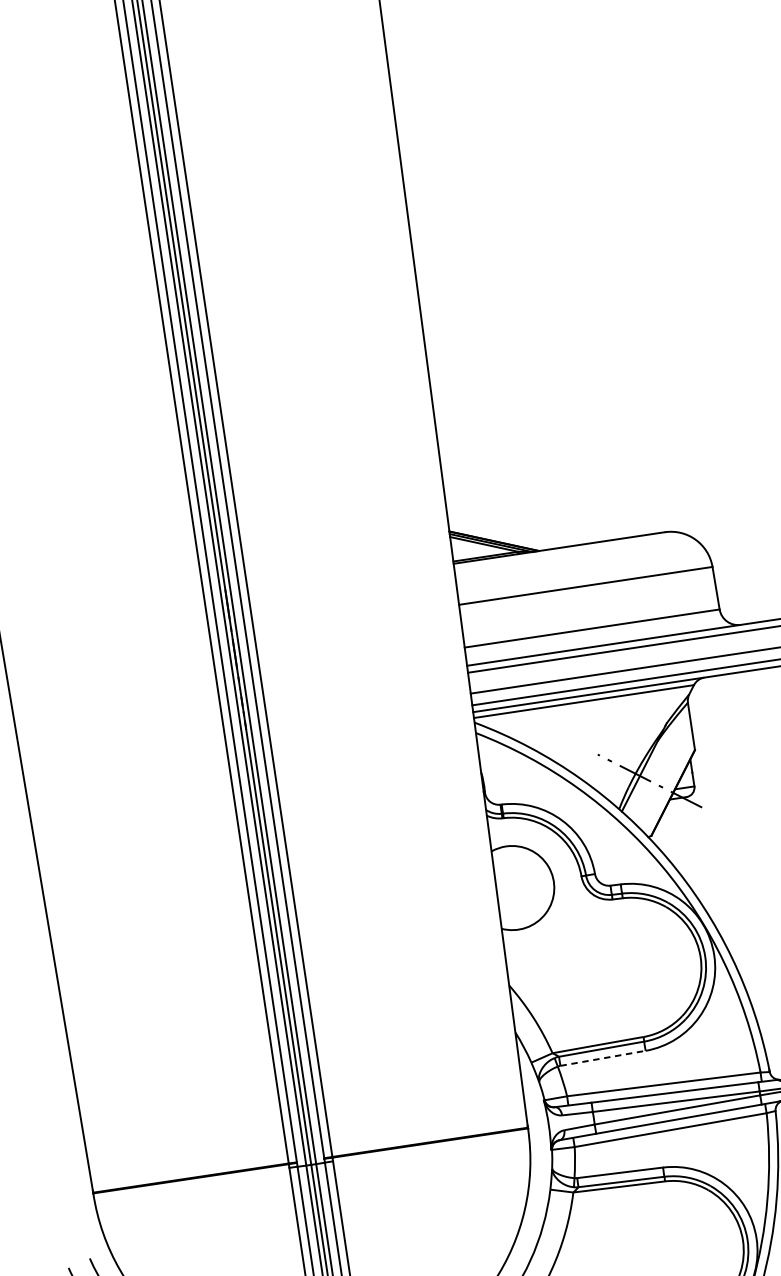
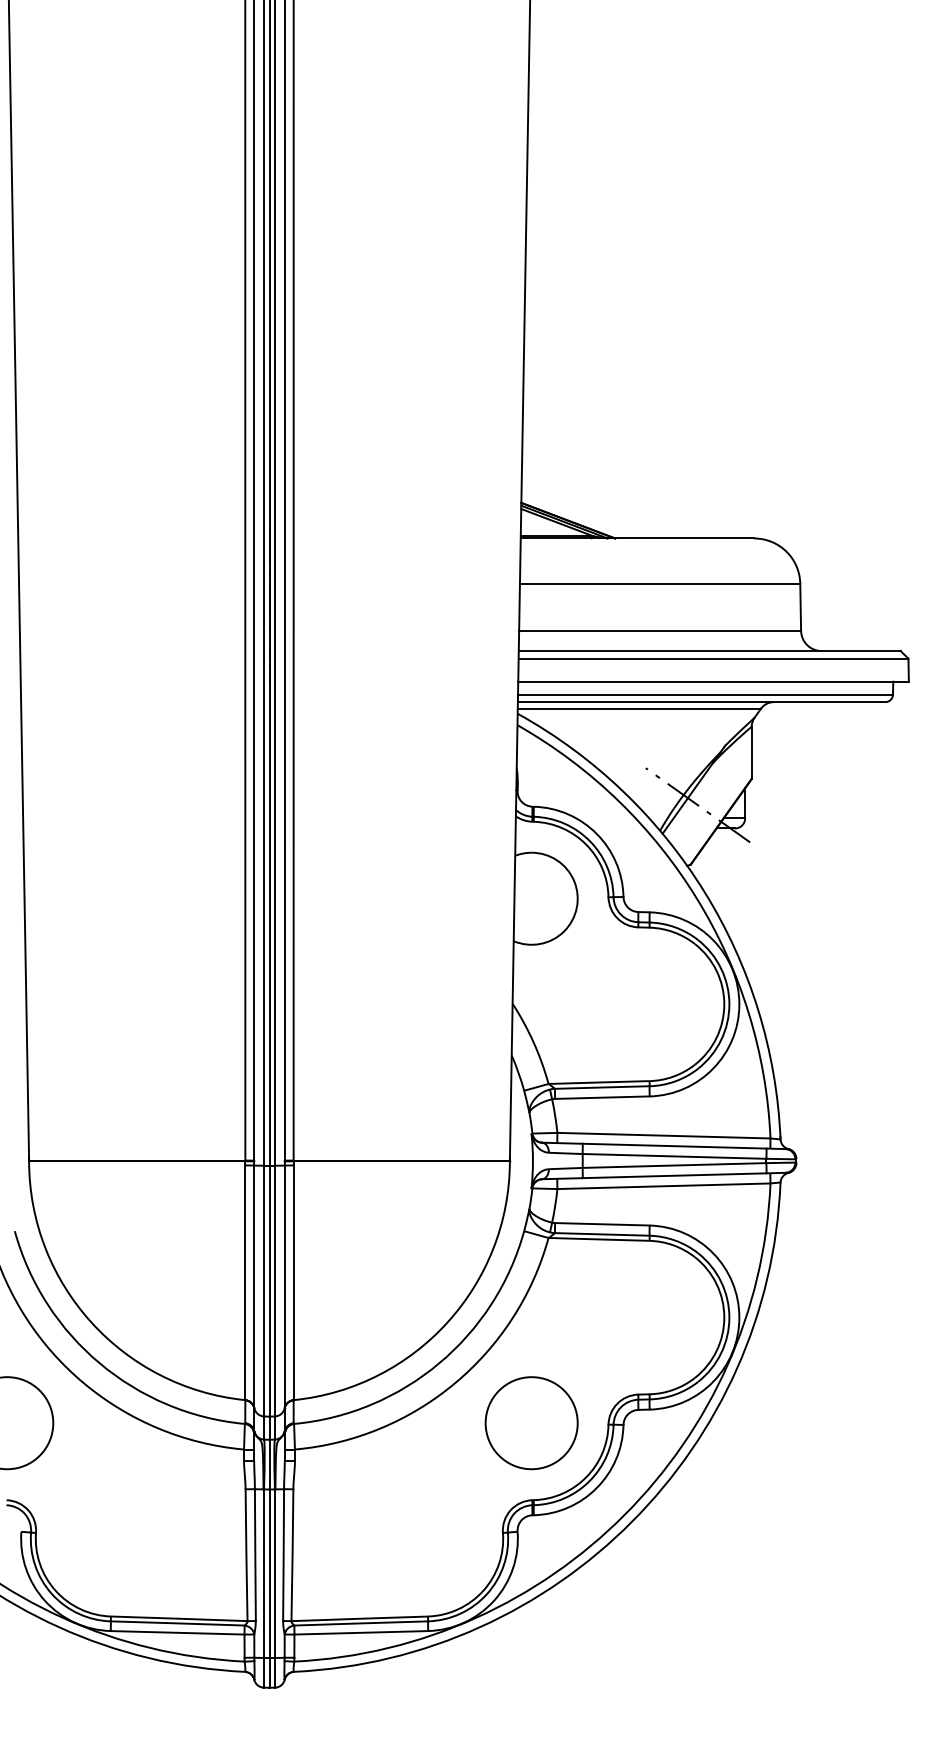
line: (603, 1058) -> (602, 1097), dashed -> solid

